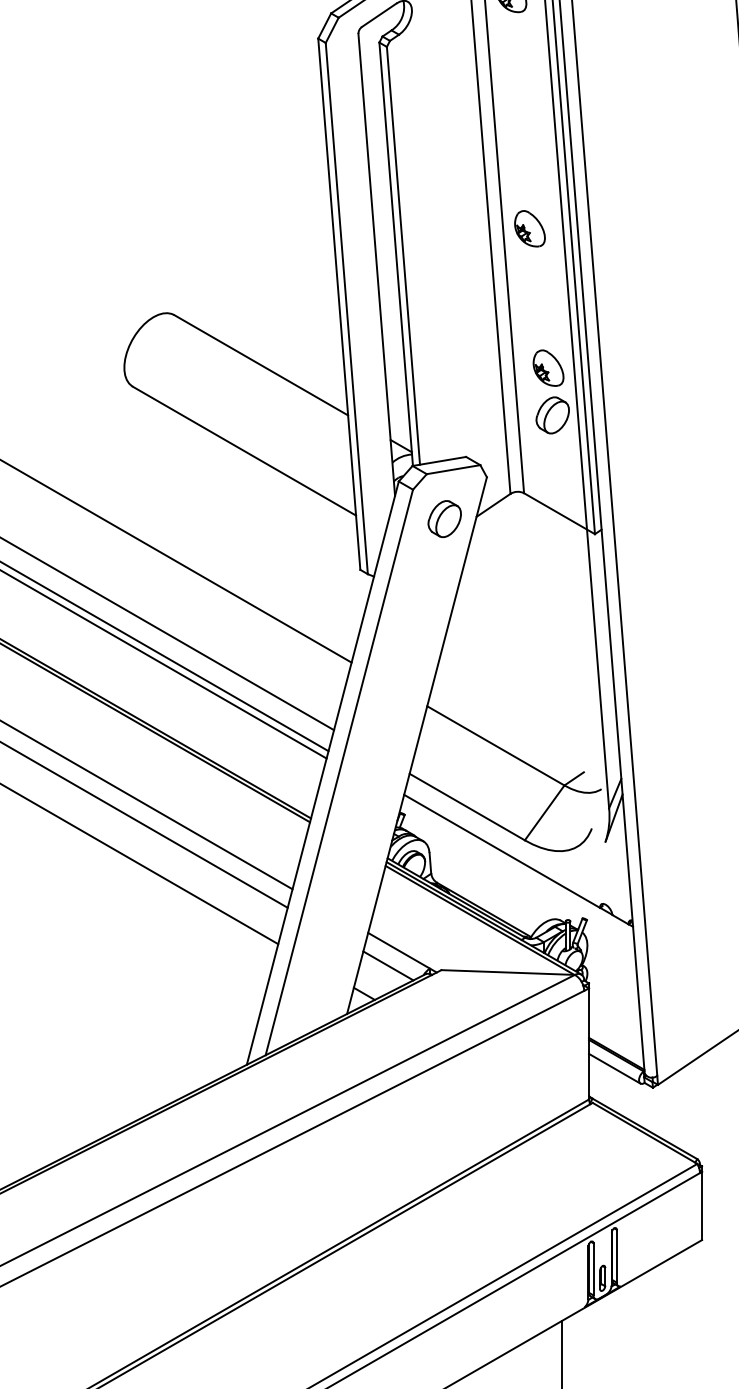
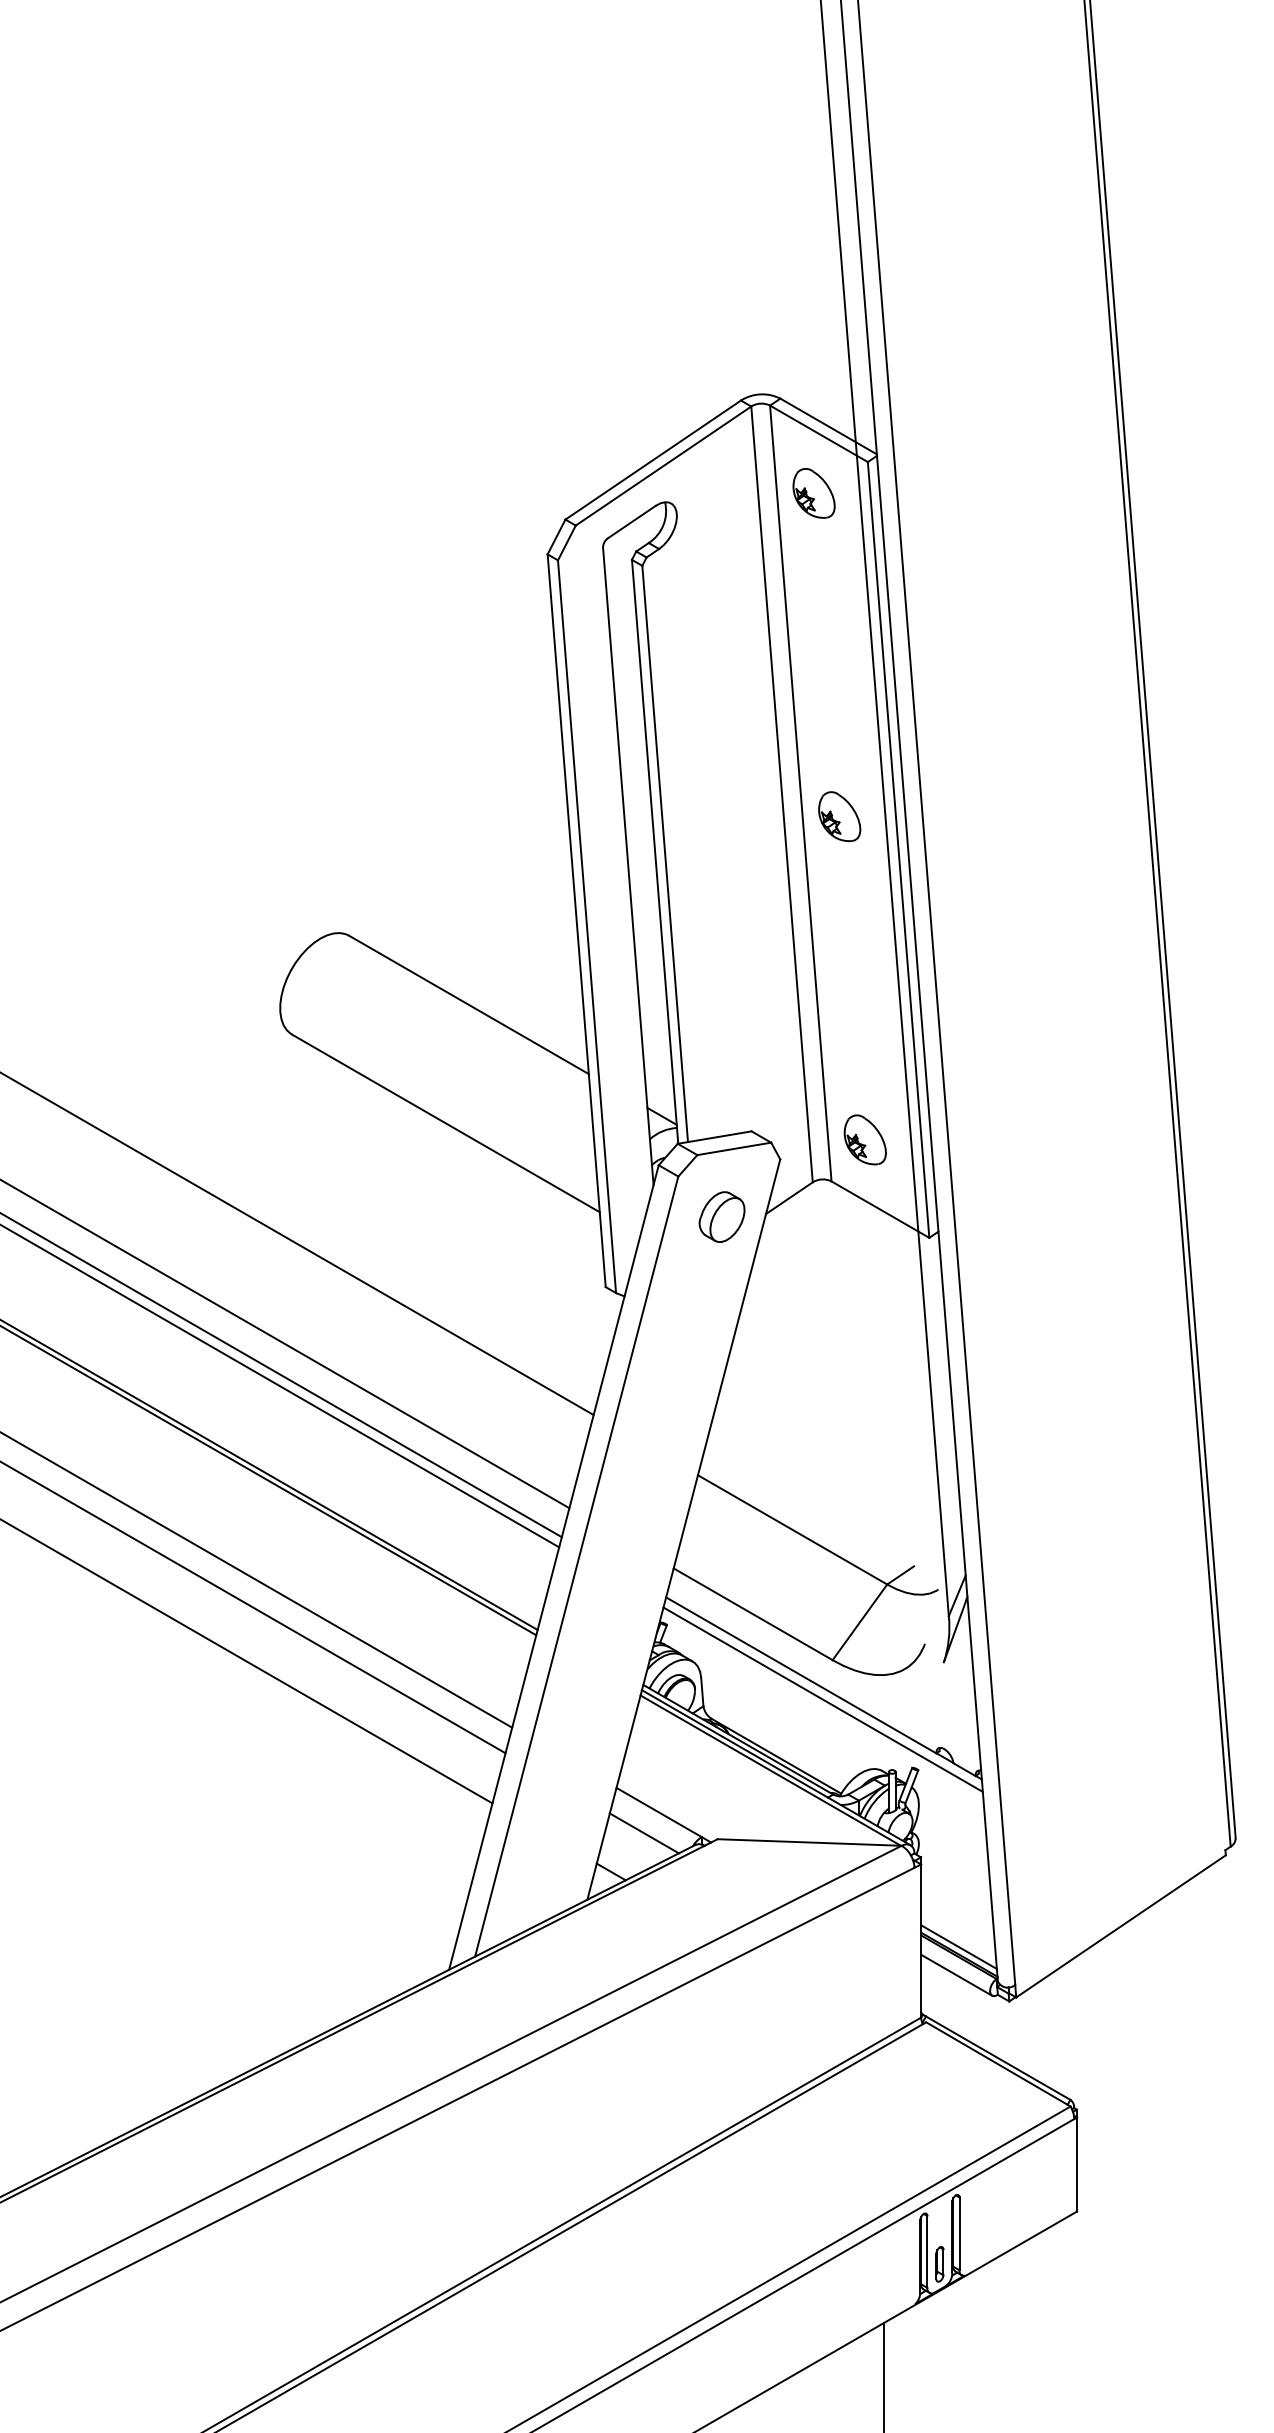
part: (547, 367) -> (864, 1139), moved
part: (552, 414) -> (870, 1073), removed
line: (517, 868) -> (822, 1699), added
line: (616, 1048) -> (958, 1947), added

